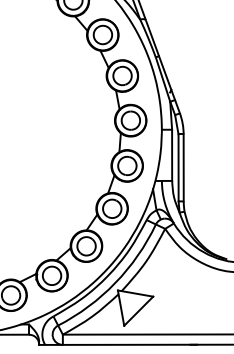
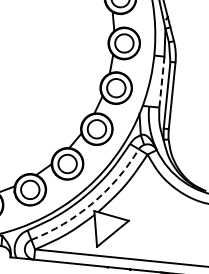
line: (172, 155) -> (162, 82), solid -> dashed
arc: (115, 283) -> (92, 203), solid -> dashed

